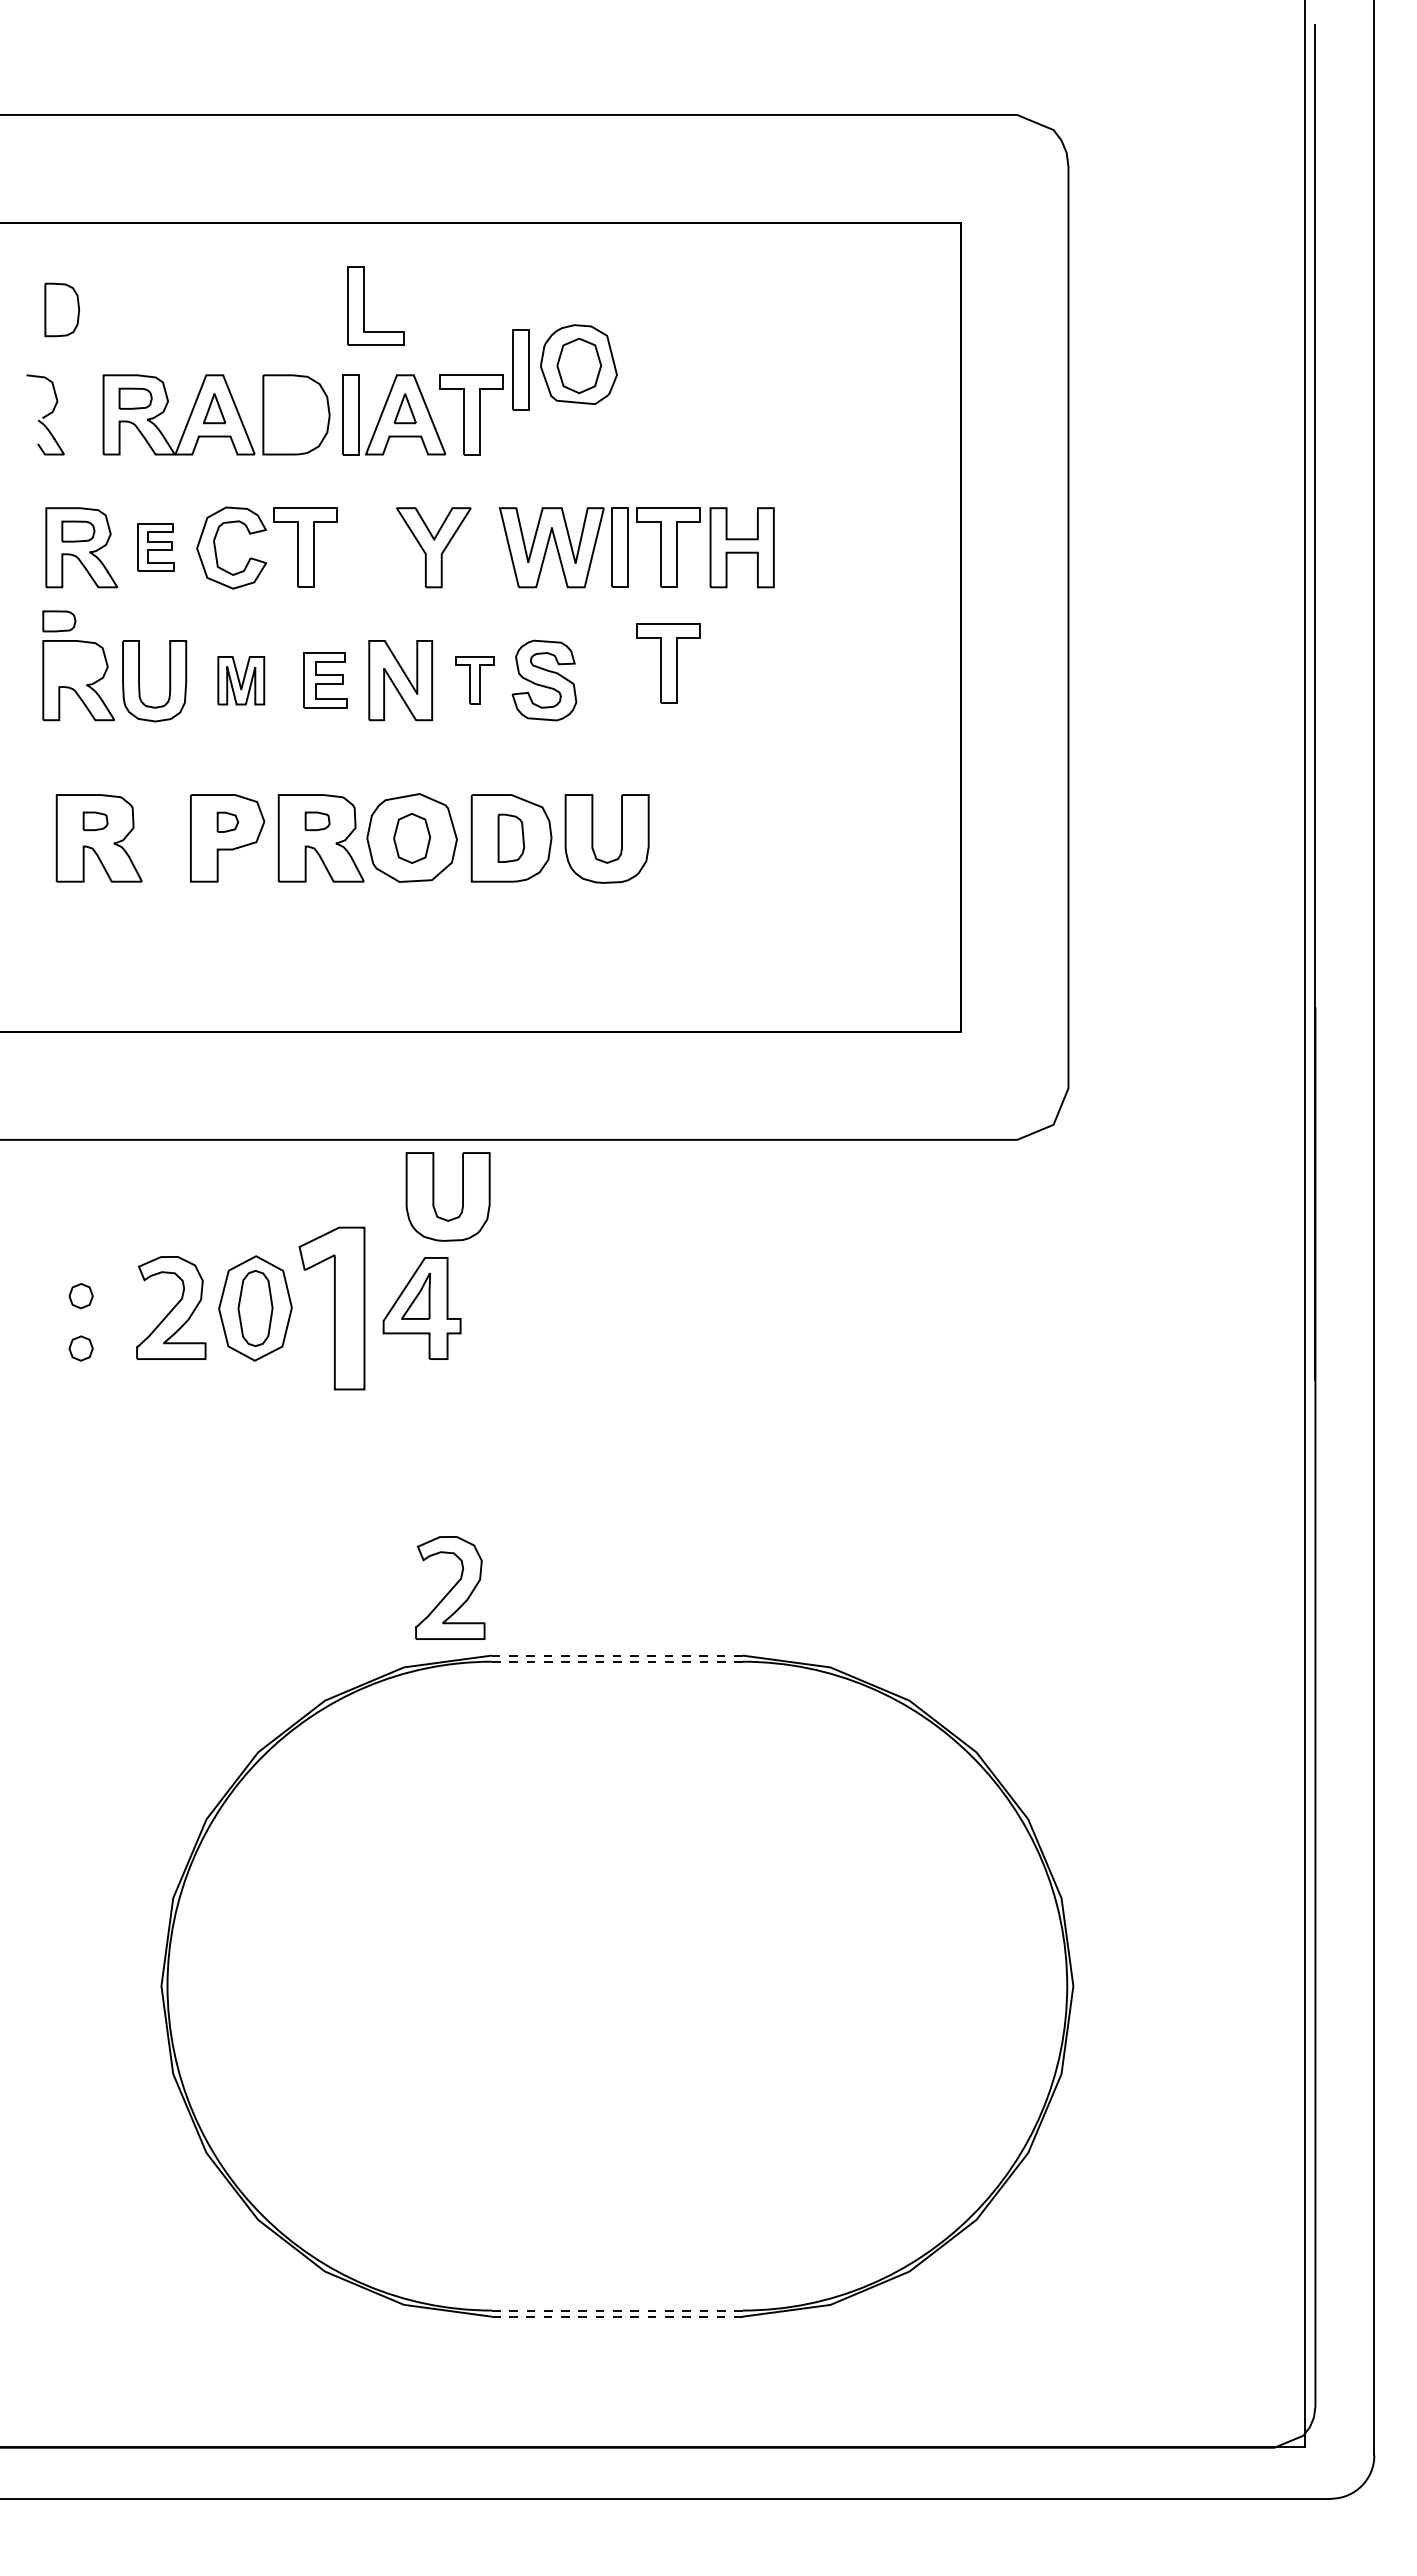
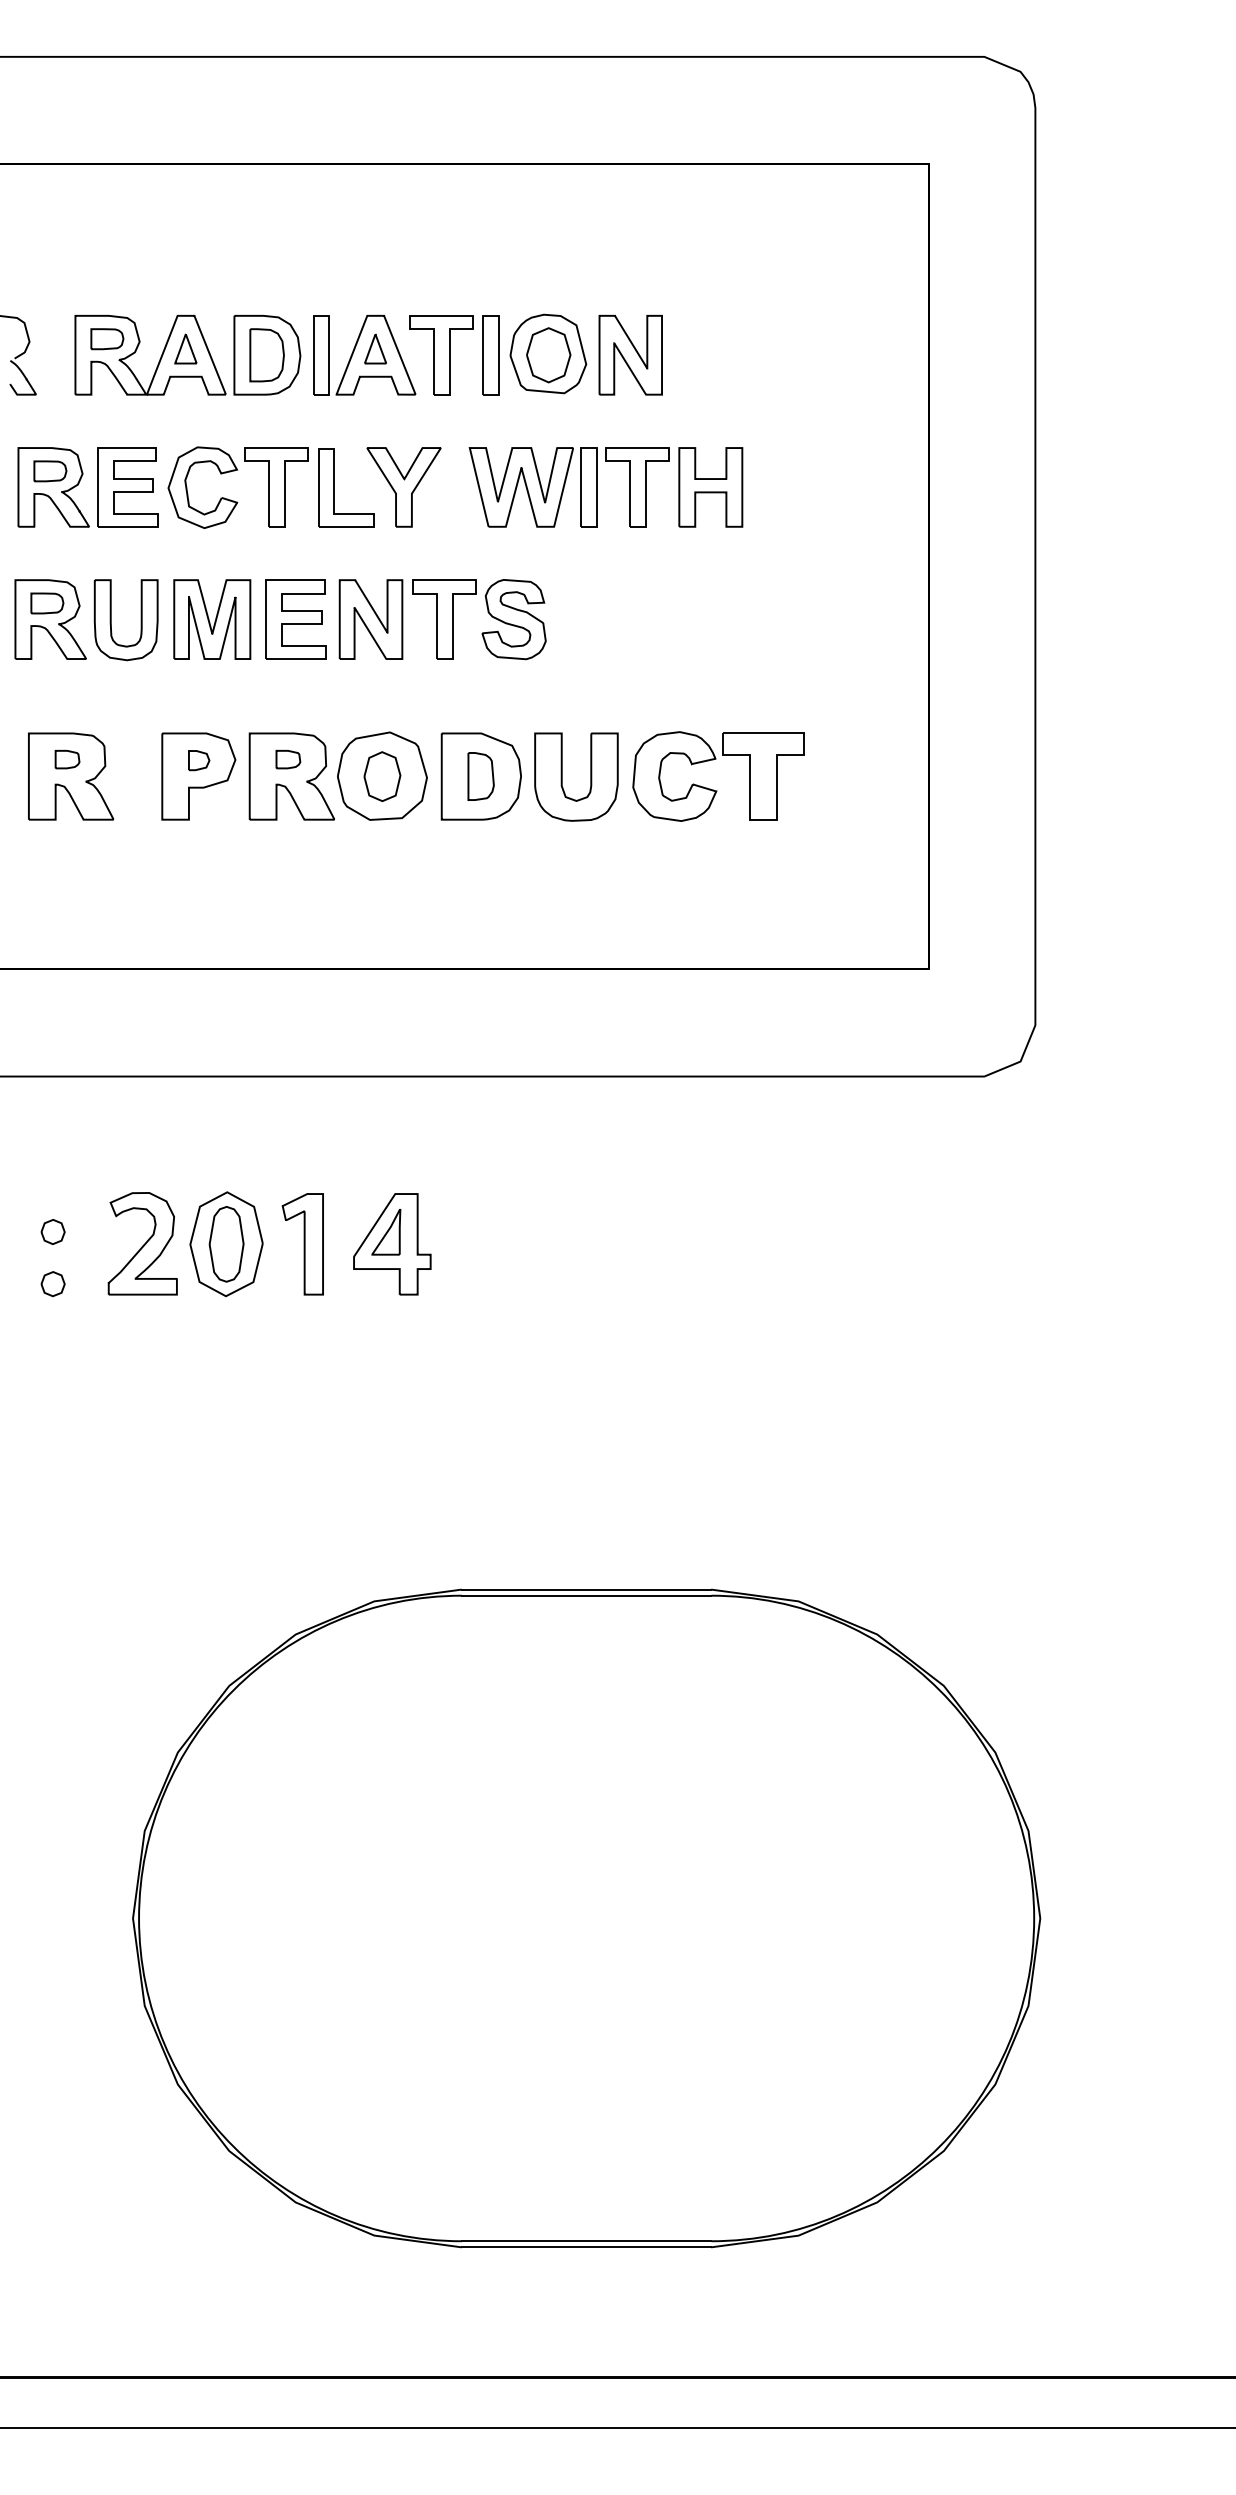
part: (364, 305) -> (335, 487), moved
part: (62, 309) -> (267, 354), moved
part: (578, 364) -> (547, 353), moved
part: (520, 369) -> (490, 354), moved
part: (661, 414) -> (630, 354), added
part: (155, 547) -> (127, 487), size x1.67
part: (59, 621) -> (47, 603), moved
part: (668, 663) -> (637, 602), removed
part: (241, 680) -> (212, 619), size x1.67
part: (325, 680) -> (296, 619), size x1.43
part: (474, 680) -> (444, 619), size x1.67
part: (745, 851) -> (714, 789), added
part: (434, 1196) -> (404, 1132), removed
part: (332, 1308) -> (303, 1244), size x0.62
part: (450, 1587) -> (420, 1521), removed
line: (616, 1655) -> (585, 1589), dashed -> solid
line: (617, 1661) -> (586, 1595), dashed -> solid
line: (616, 2310) -> (585, 2241), dashed -> solid
line: (617, 2316) -> (586, 2247), dashed -> solid

